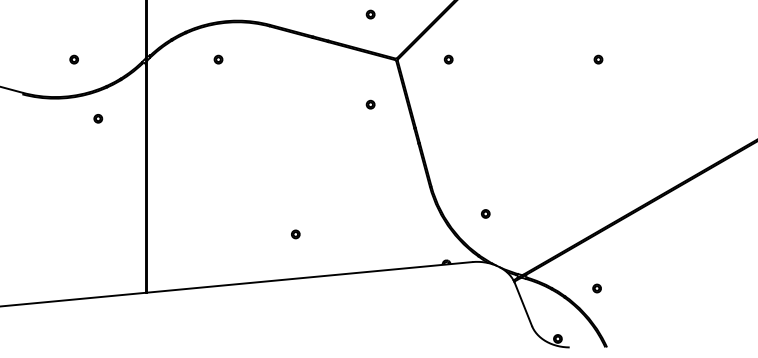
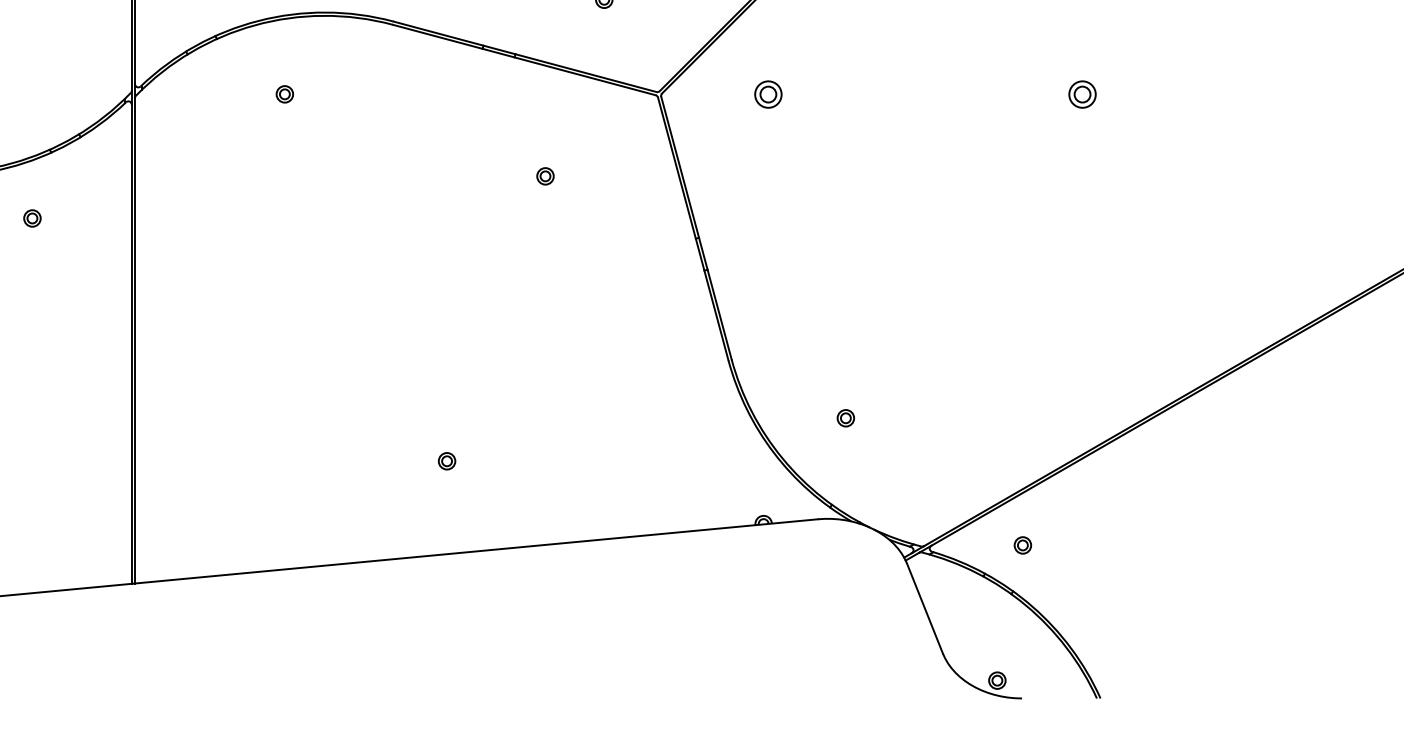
part: (448, 59) -> (767, 94), size x1.6
part: (598, 59) -> (1082, 94), size x1.6
part: (370, 104) -> (545, 175), moved
part: (596, 288) -> (1021, 545), moved

